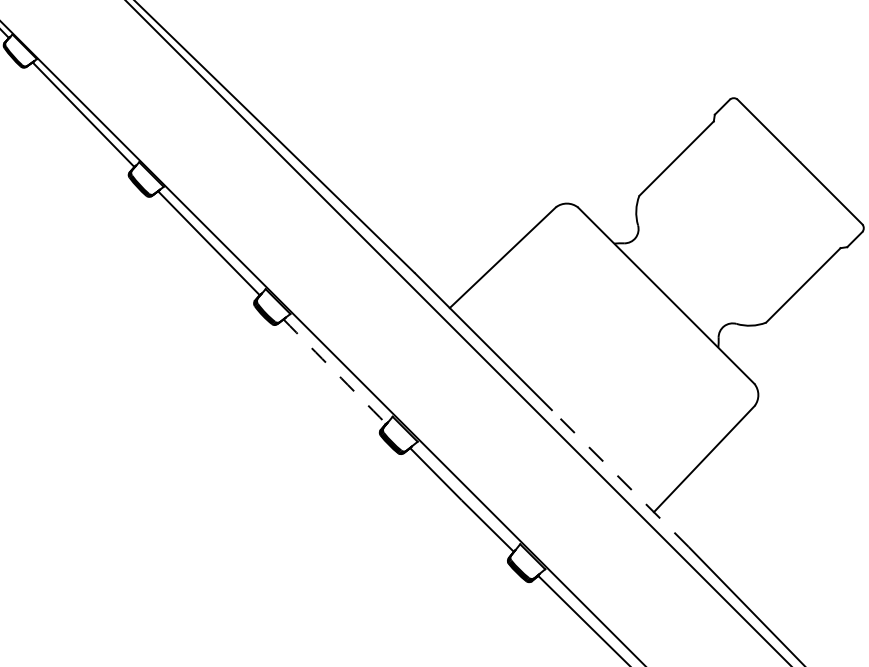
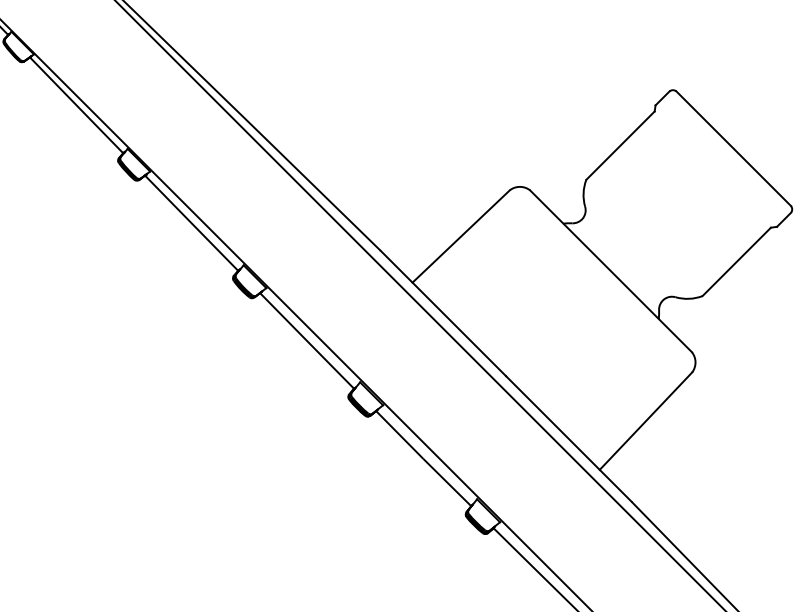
arc: (334, 371) -> (306, 340), dashed -> solid
line: (620, 478) -> (569, 438), dashed -> solid

